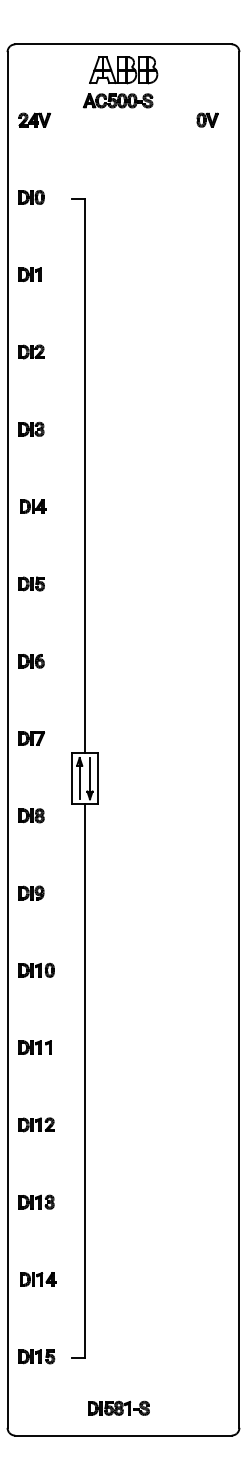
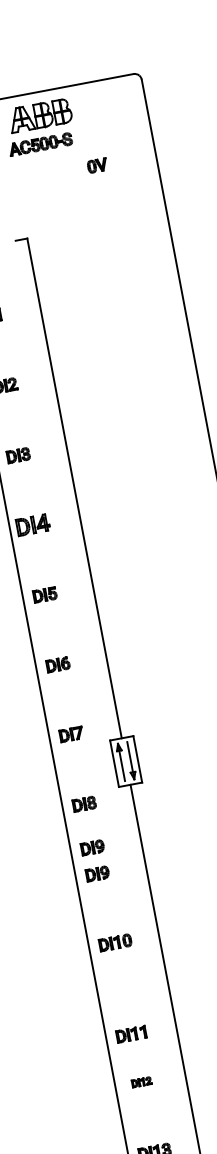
part: (207, 119) -> (97, 165), moved
part: (33, 506) -> (33, 524), size x1.4
part: (31, 863) -> (92, 847), added
part: (34, 1047) -> (130, 1034), moved
part: (36, 1124) -> (141, 1081), size x0.6

